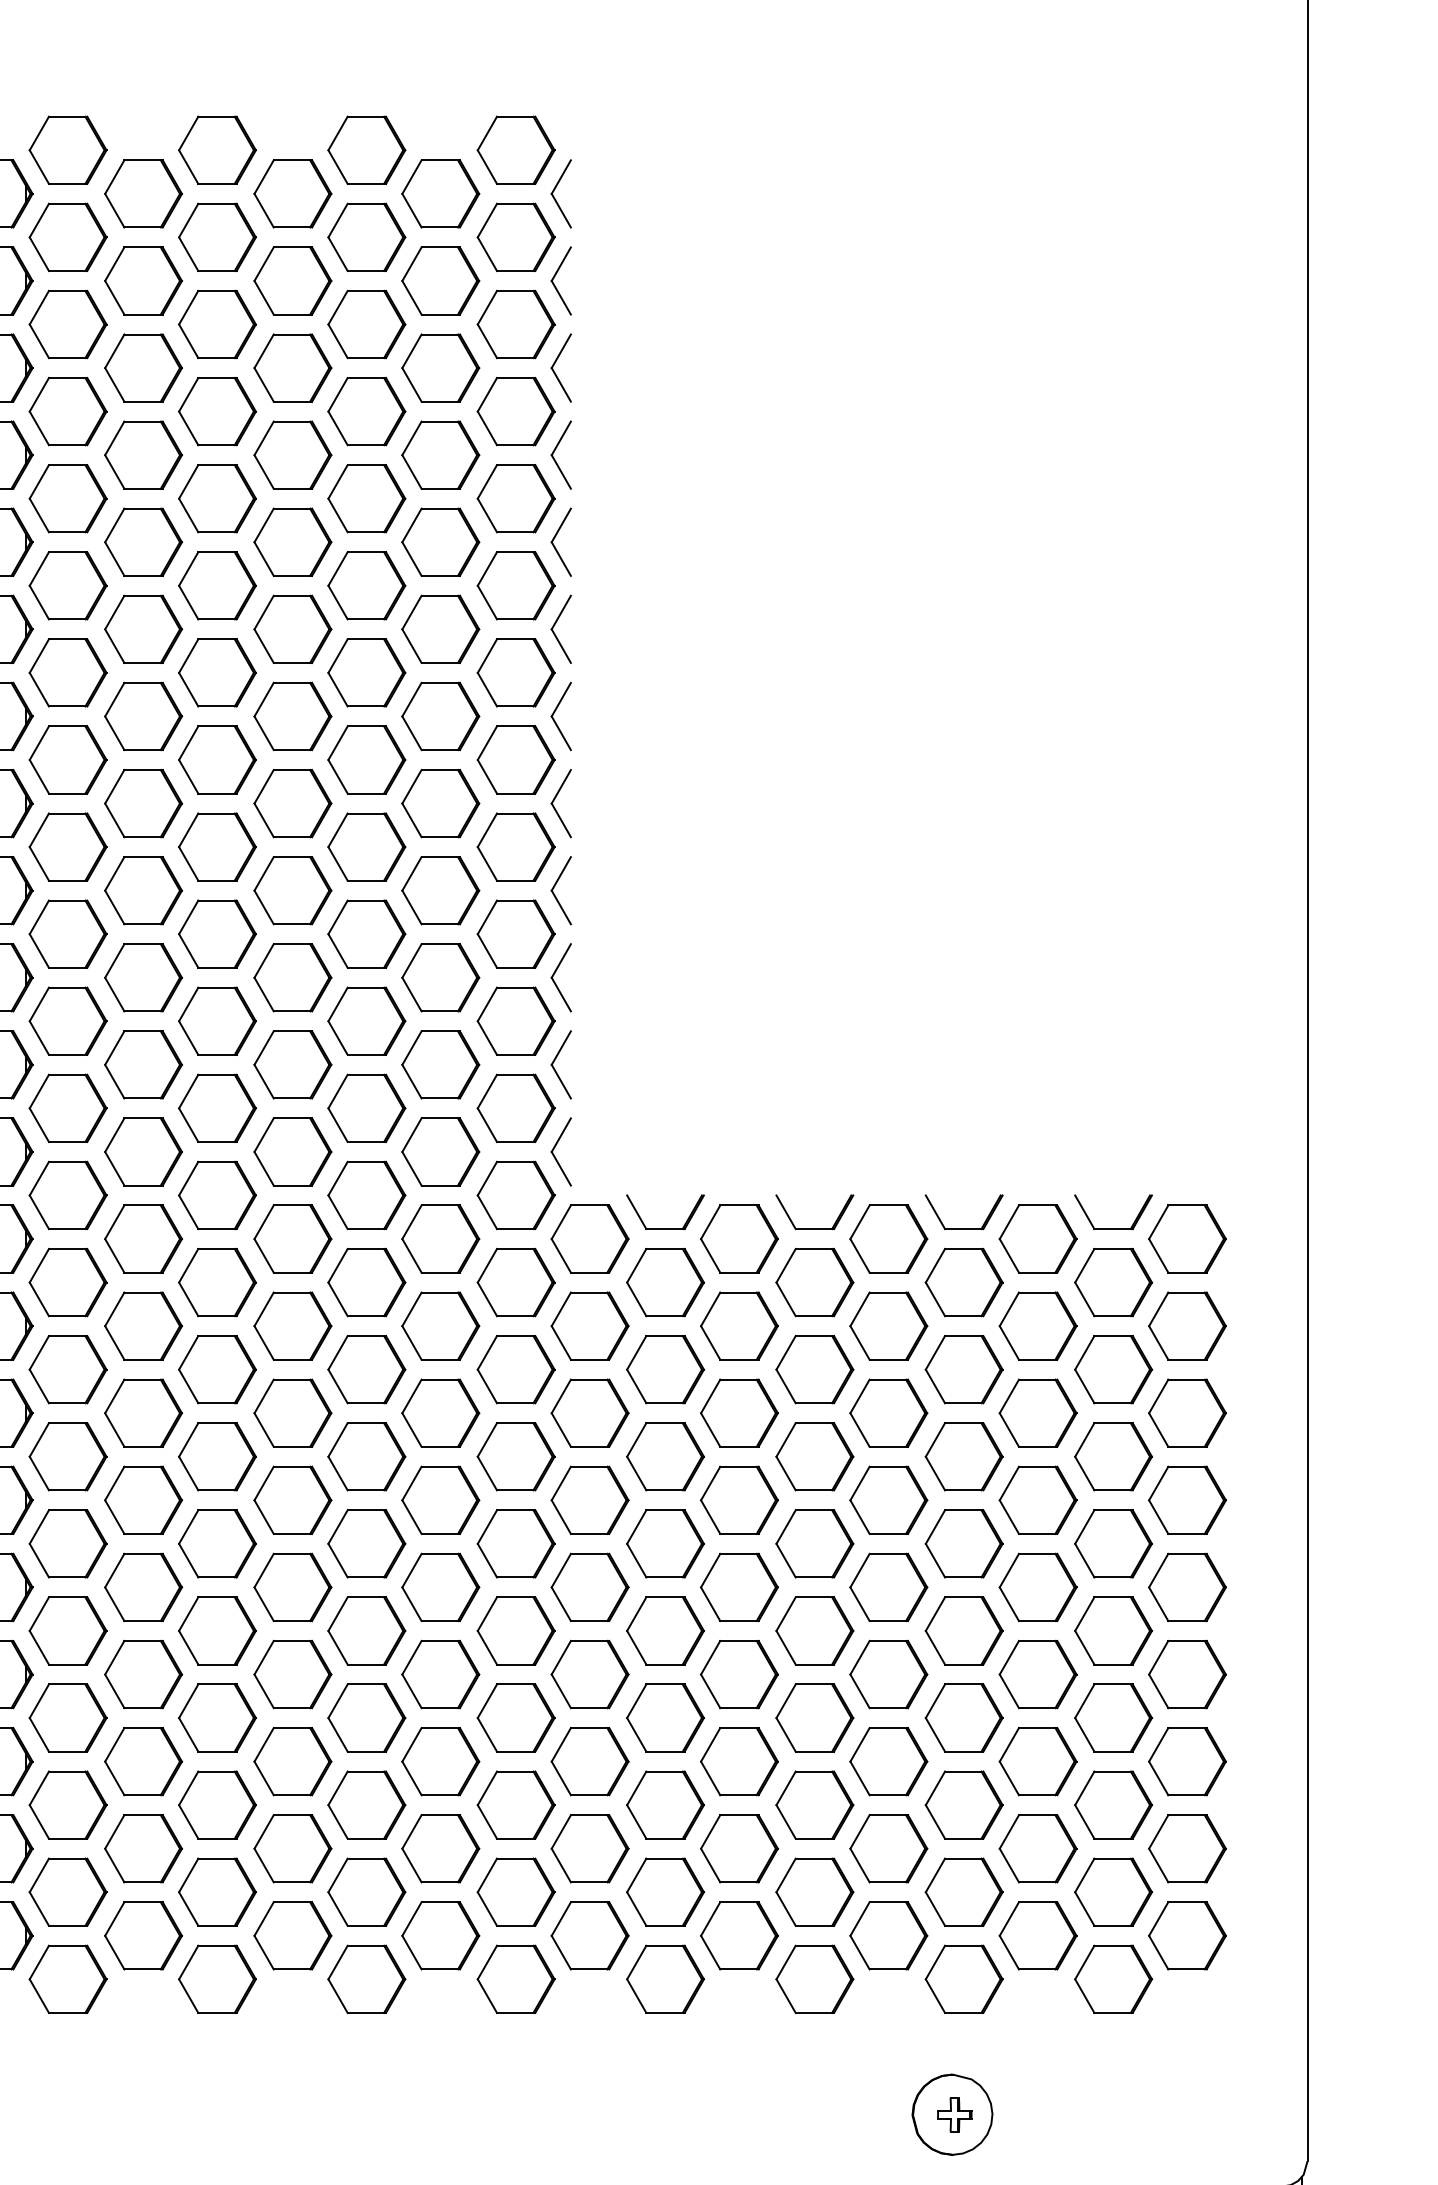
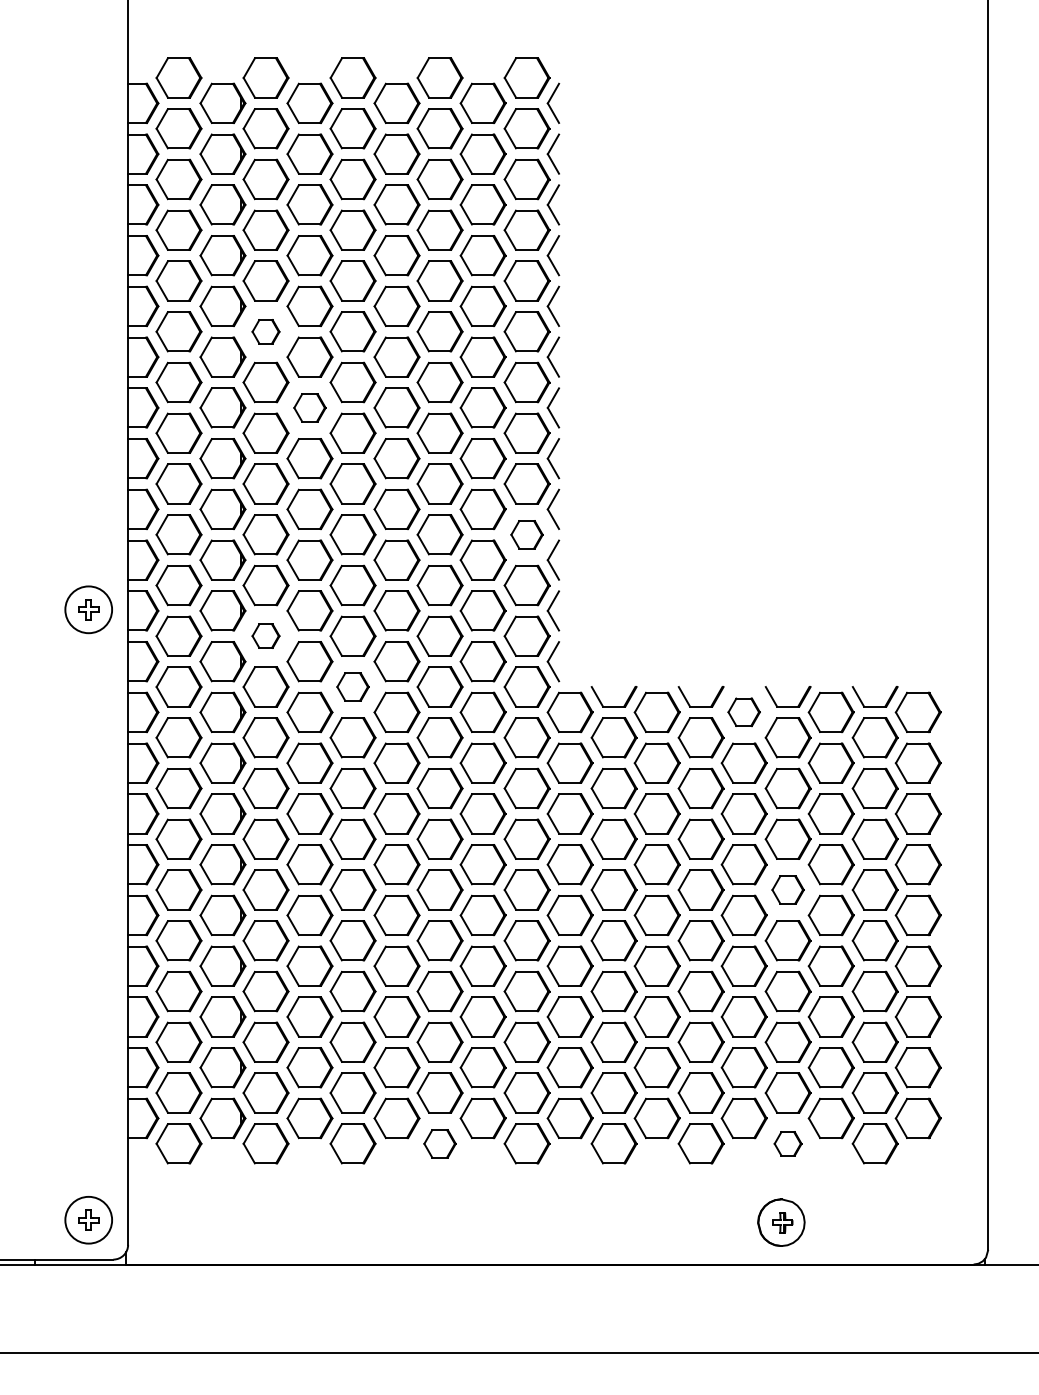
part: (67, 585) -> (265, 331), size x0.6
part: (142, 715) -> (309, 407), size x0.7
part: (515, 933) -> (526, 534), size x0.7
part: (67, 1107) -> (265, 635), size x0.6
part: (216, 1194) -> (352, 686), size x0.7
part: (887, 1237) -> (743, 711), size x0.7
part: (962, 1542) -> (787, 889), size x0.7
part: (365, 1978) -> (439, 1143), size x0.7
part: (962, 1978) -> (787, 1143), size x0.6

